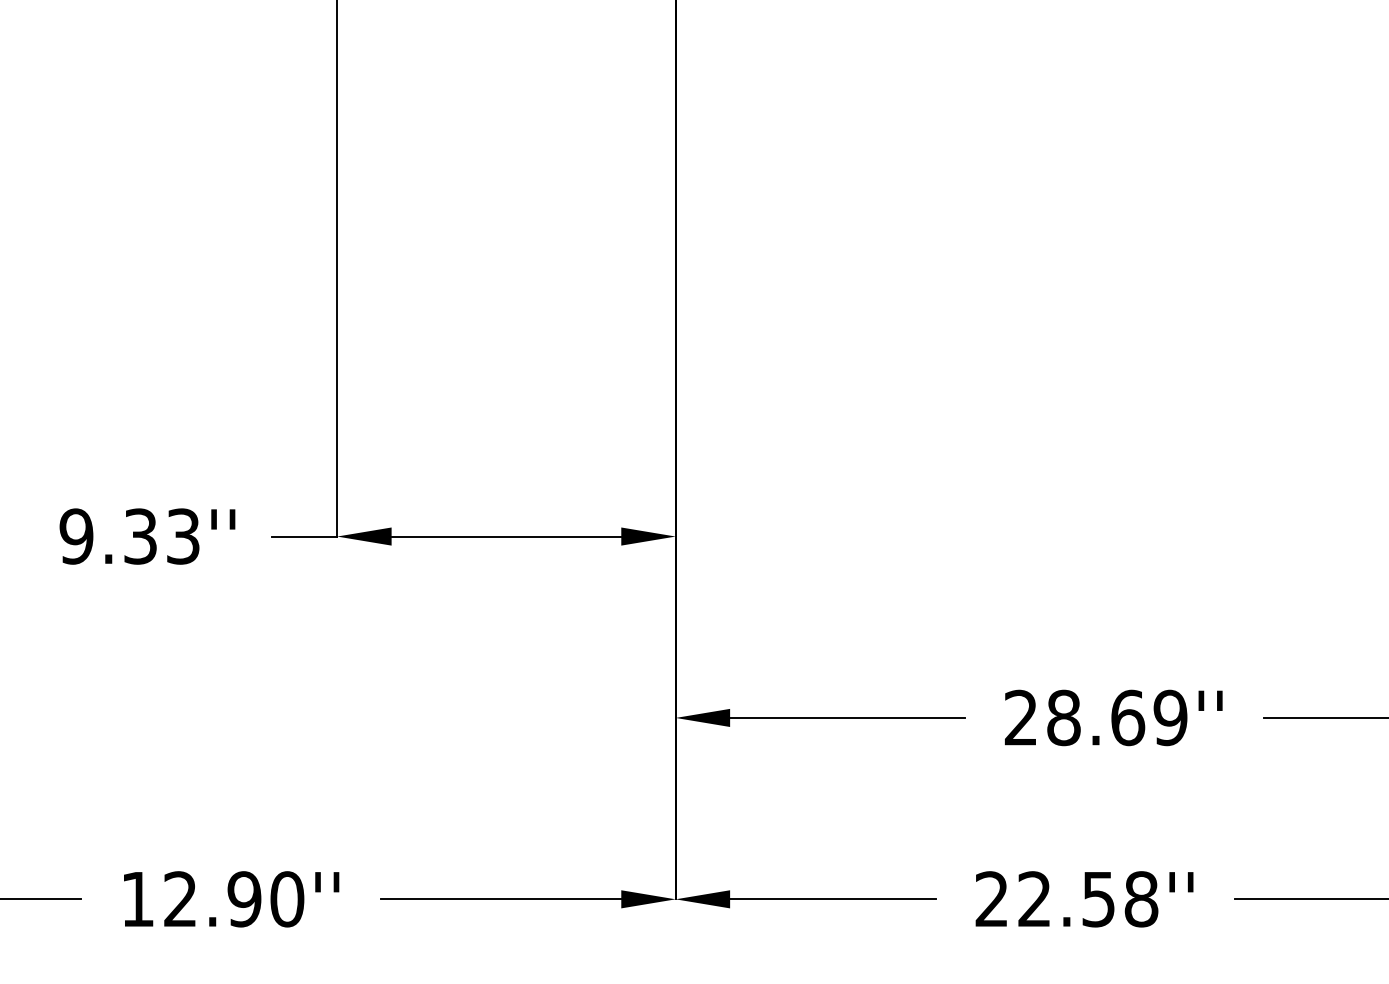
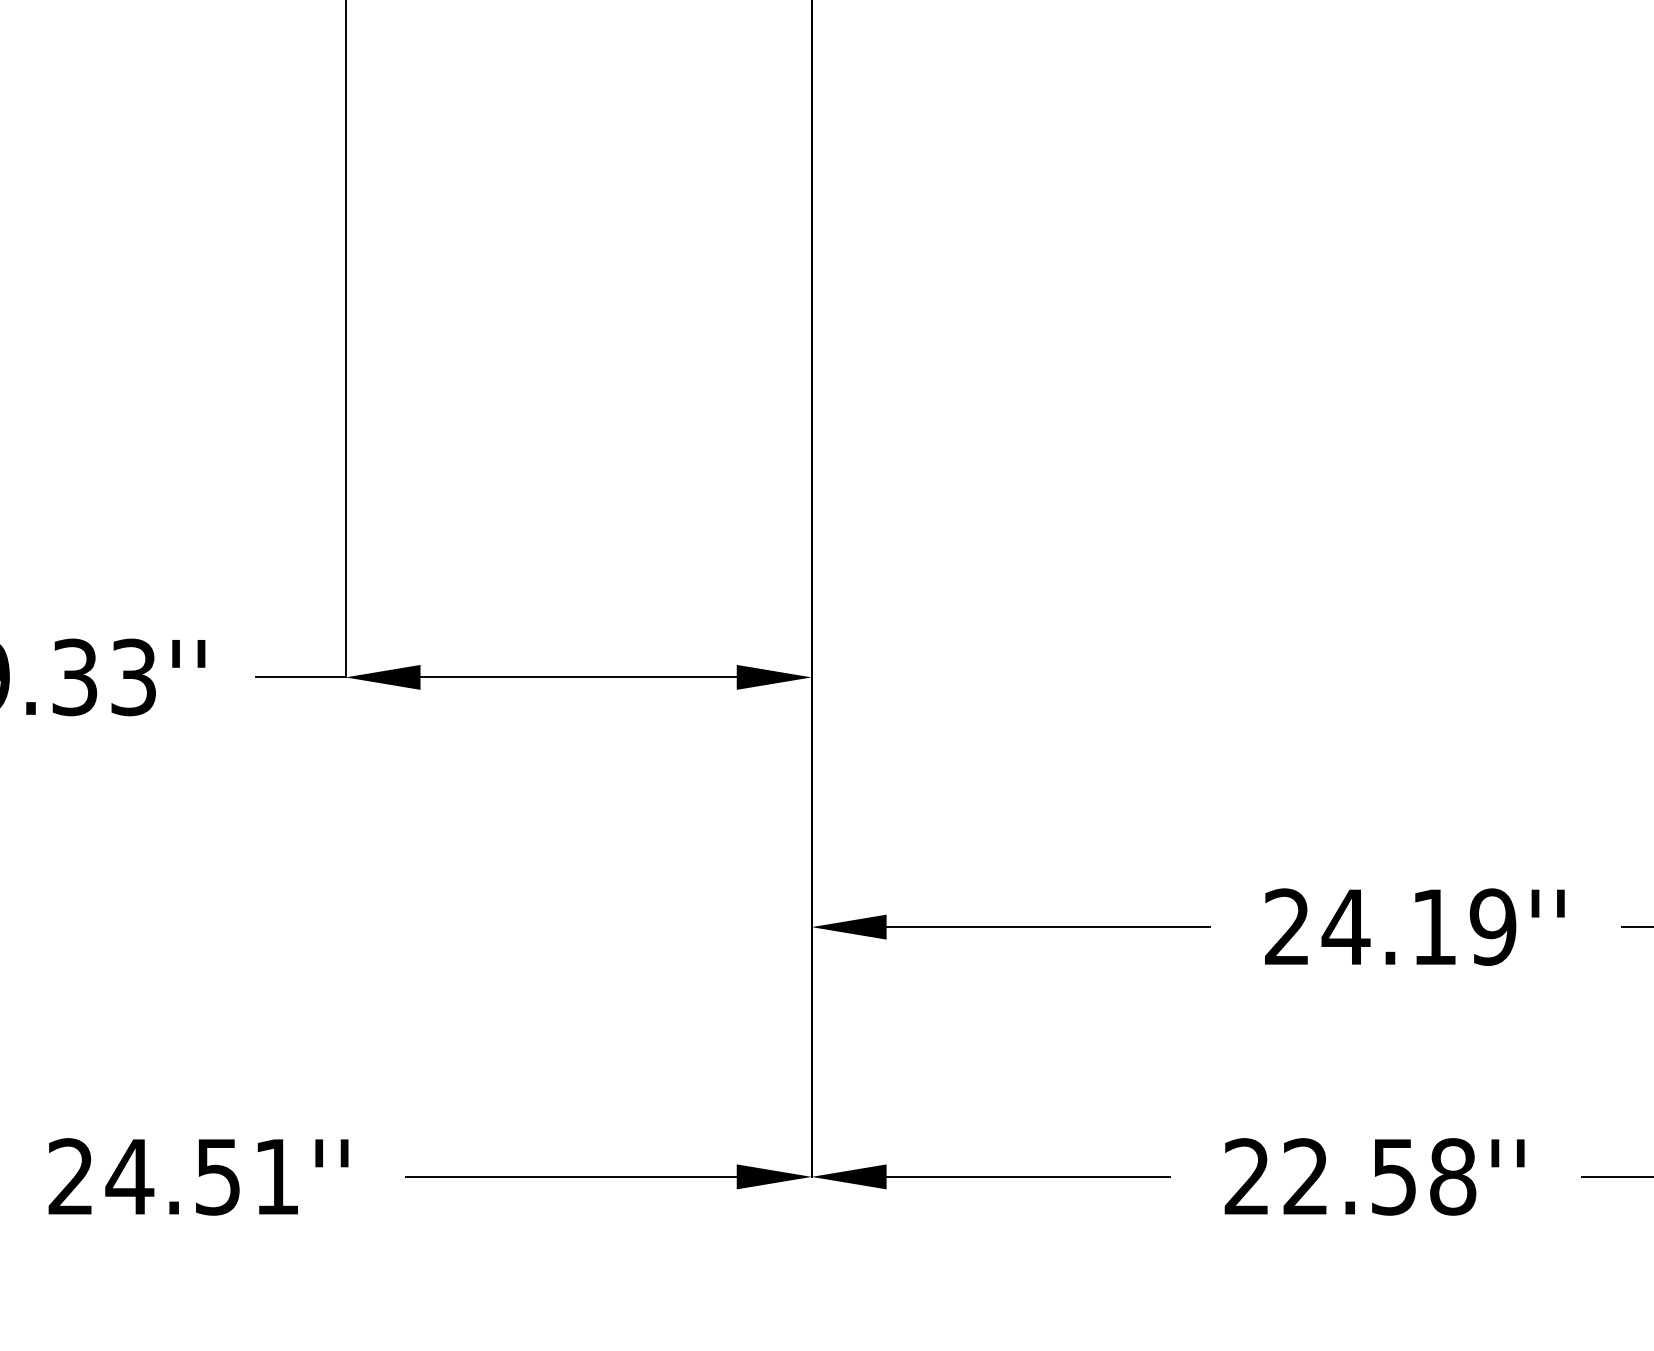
text: (1095, 717) -> (1389, 926), 28.69'' -> 24.19''
text: (212, 899) -> (173, 1177), 12.90'' -> 24.51''

